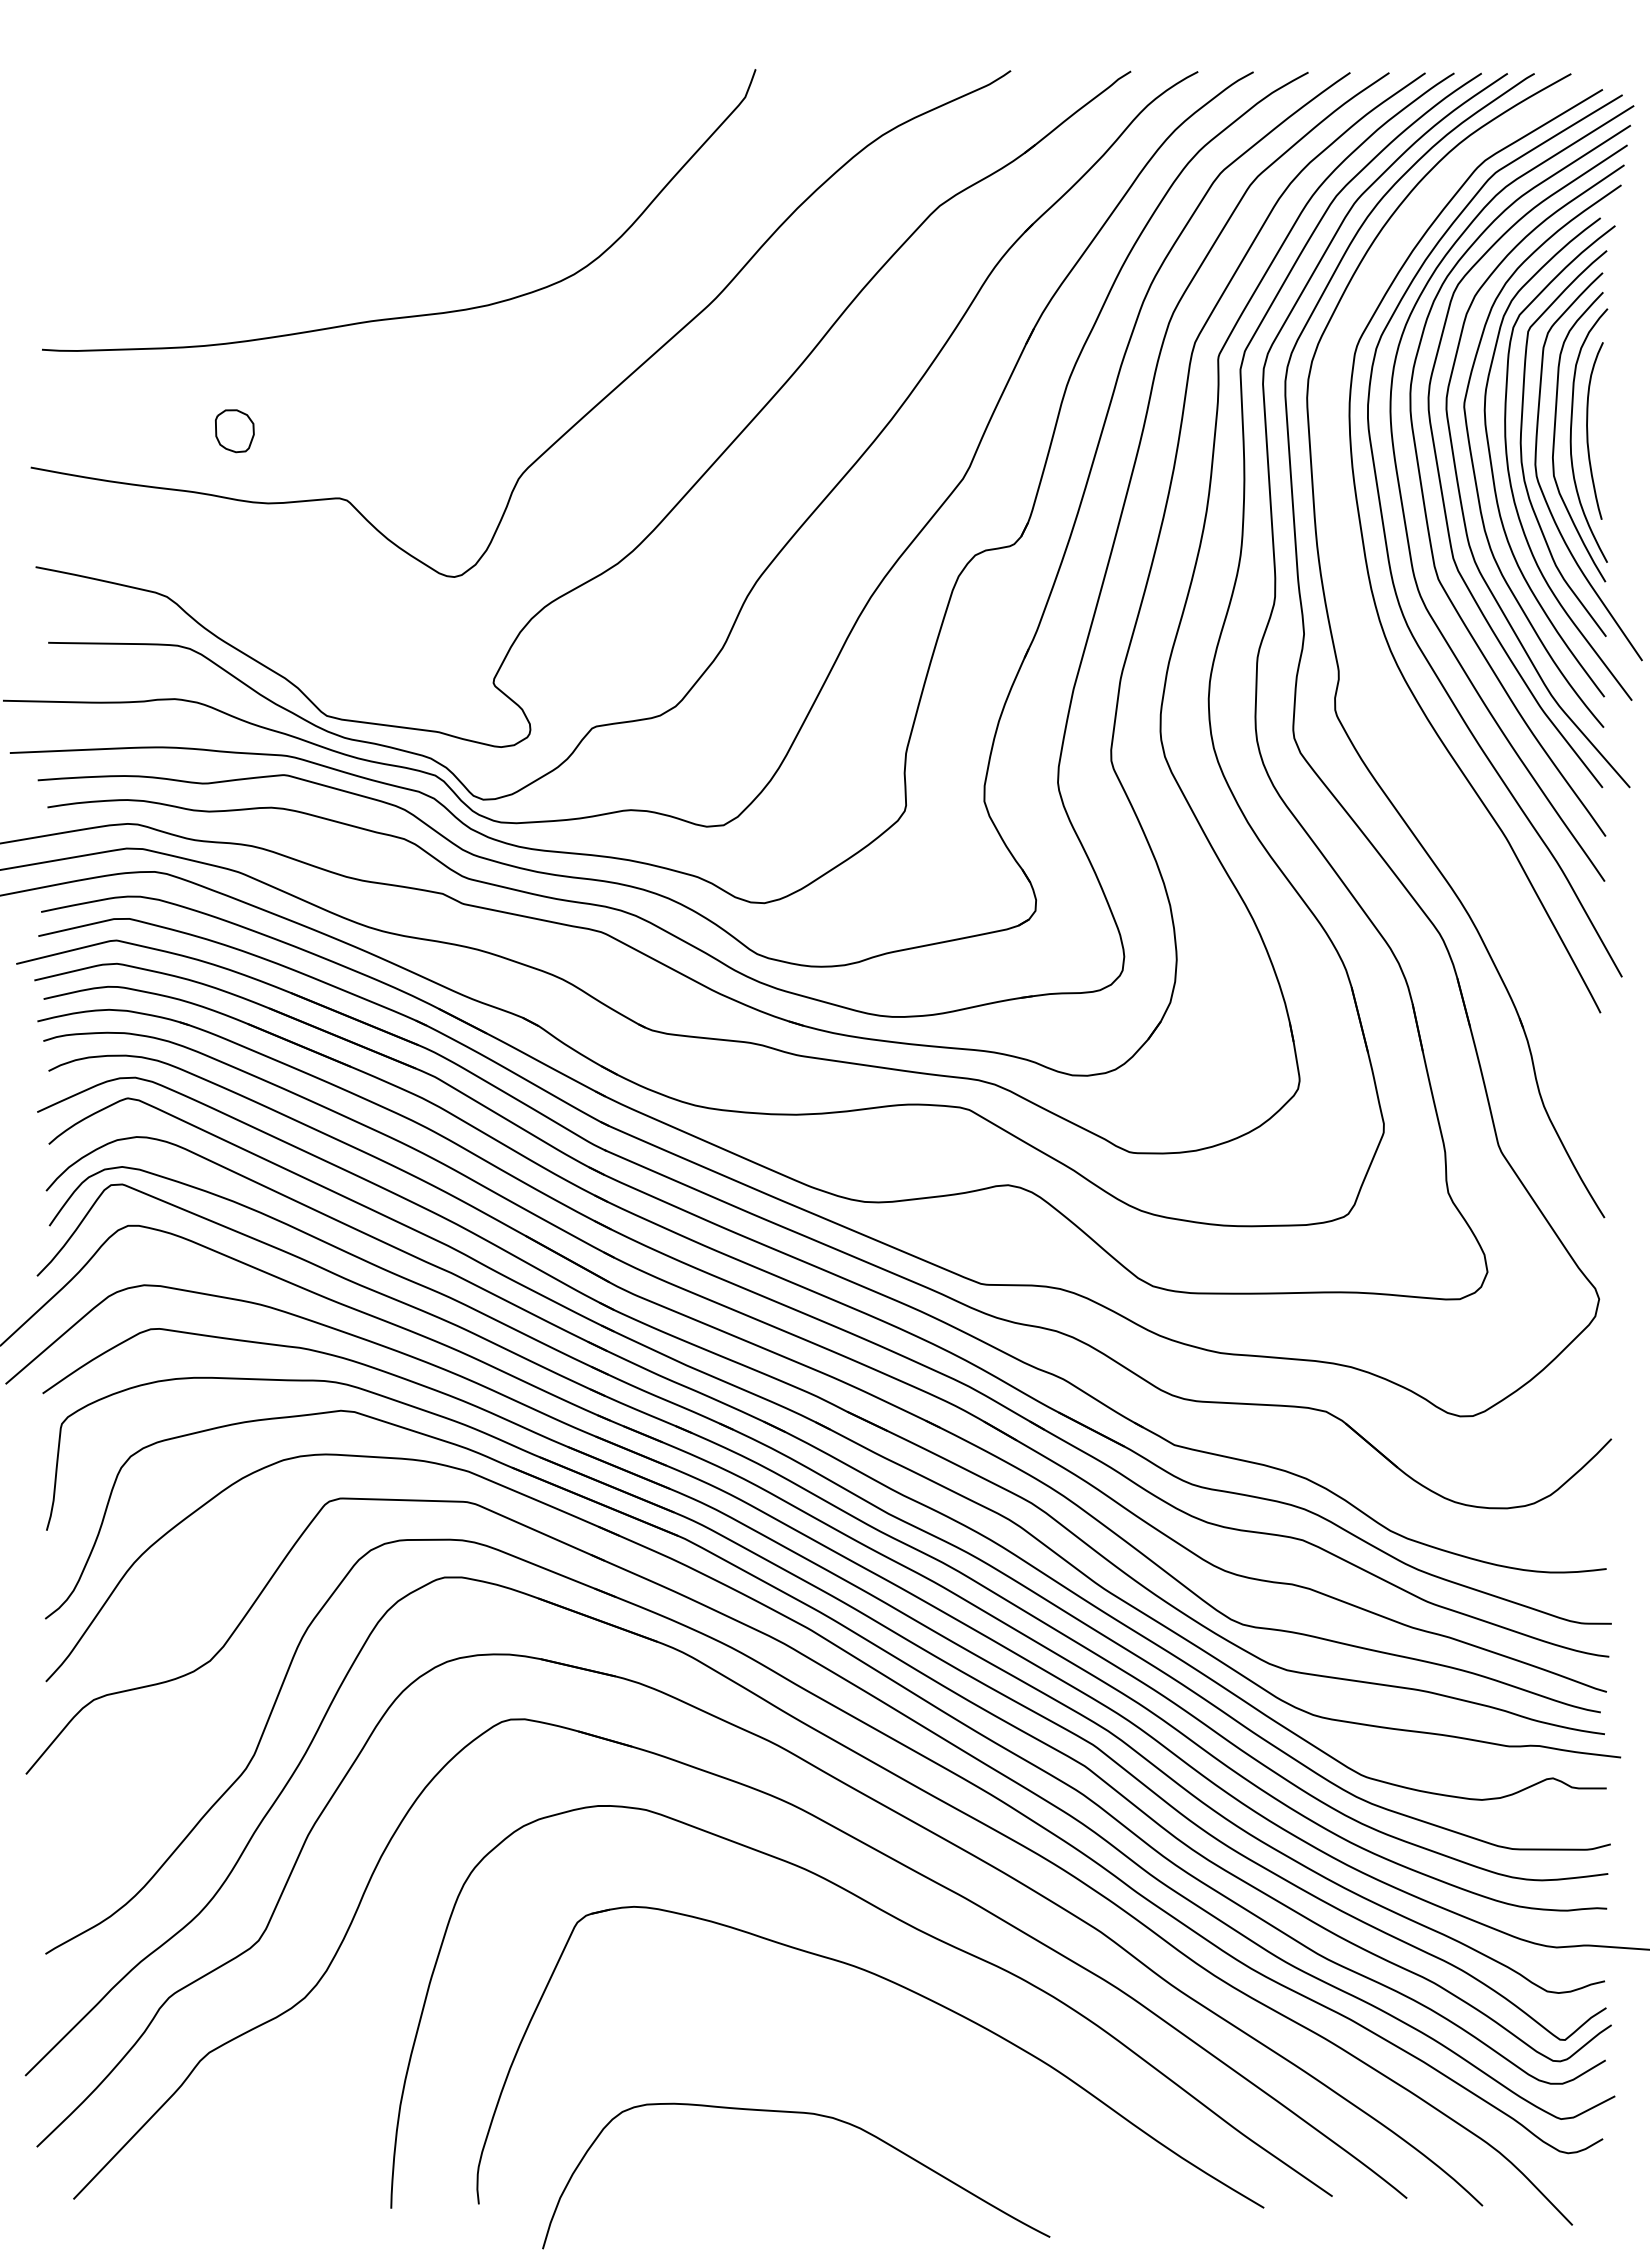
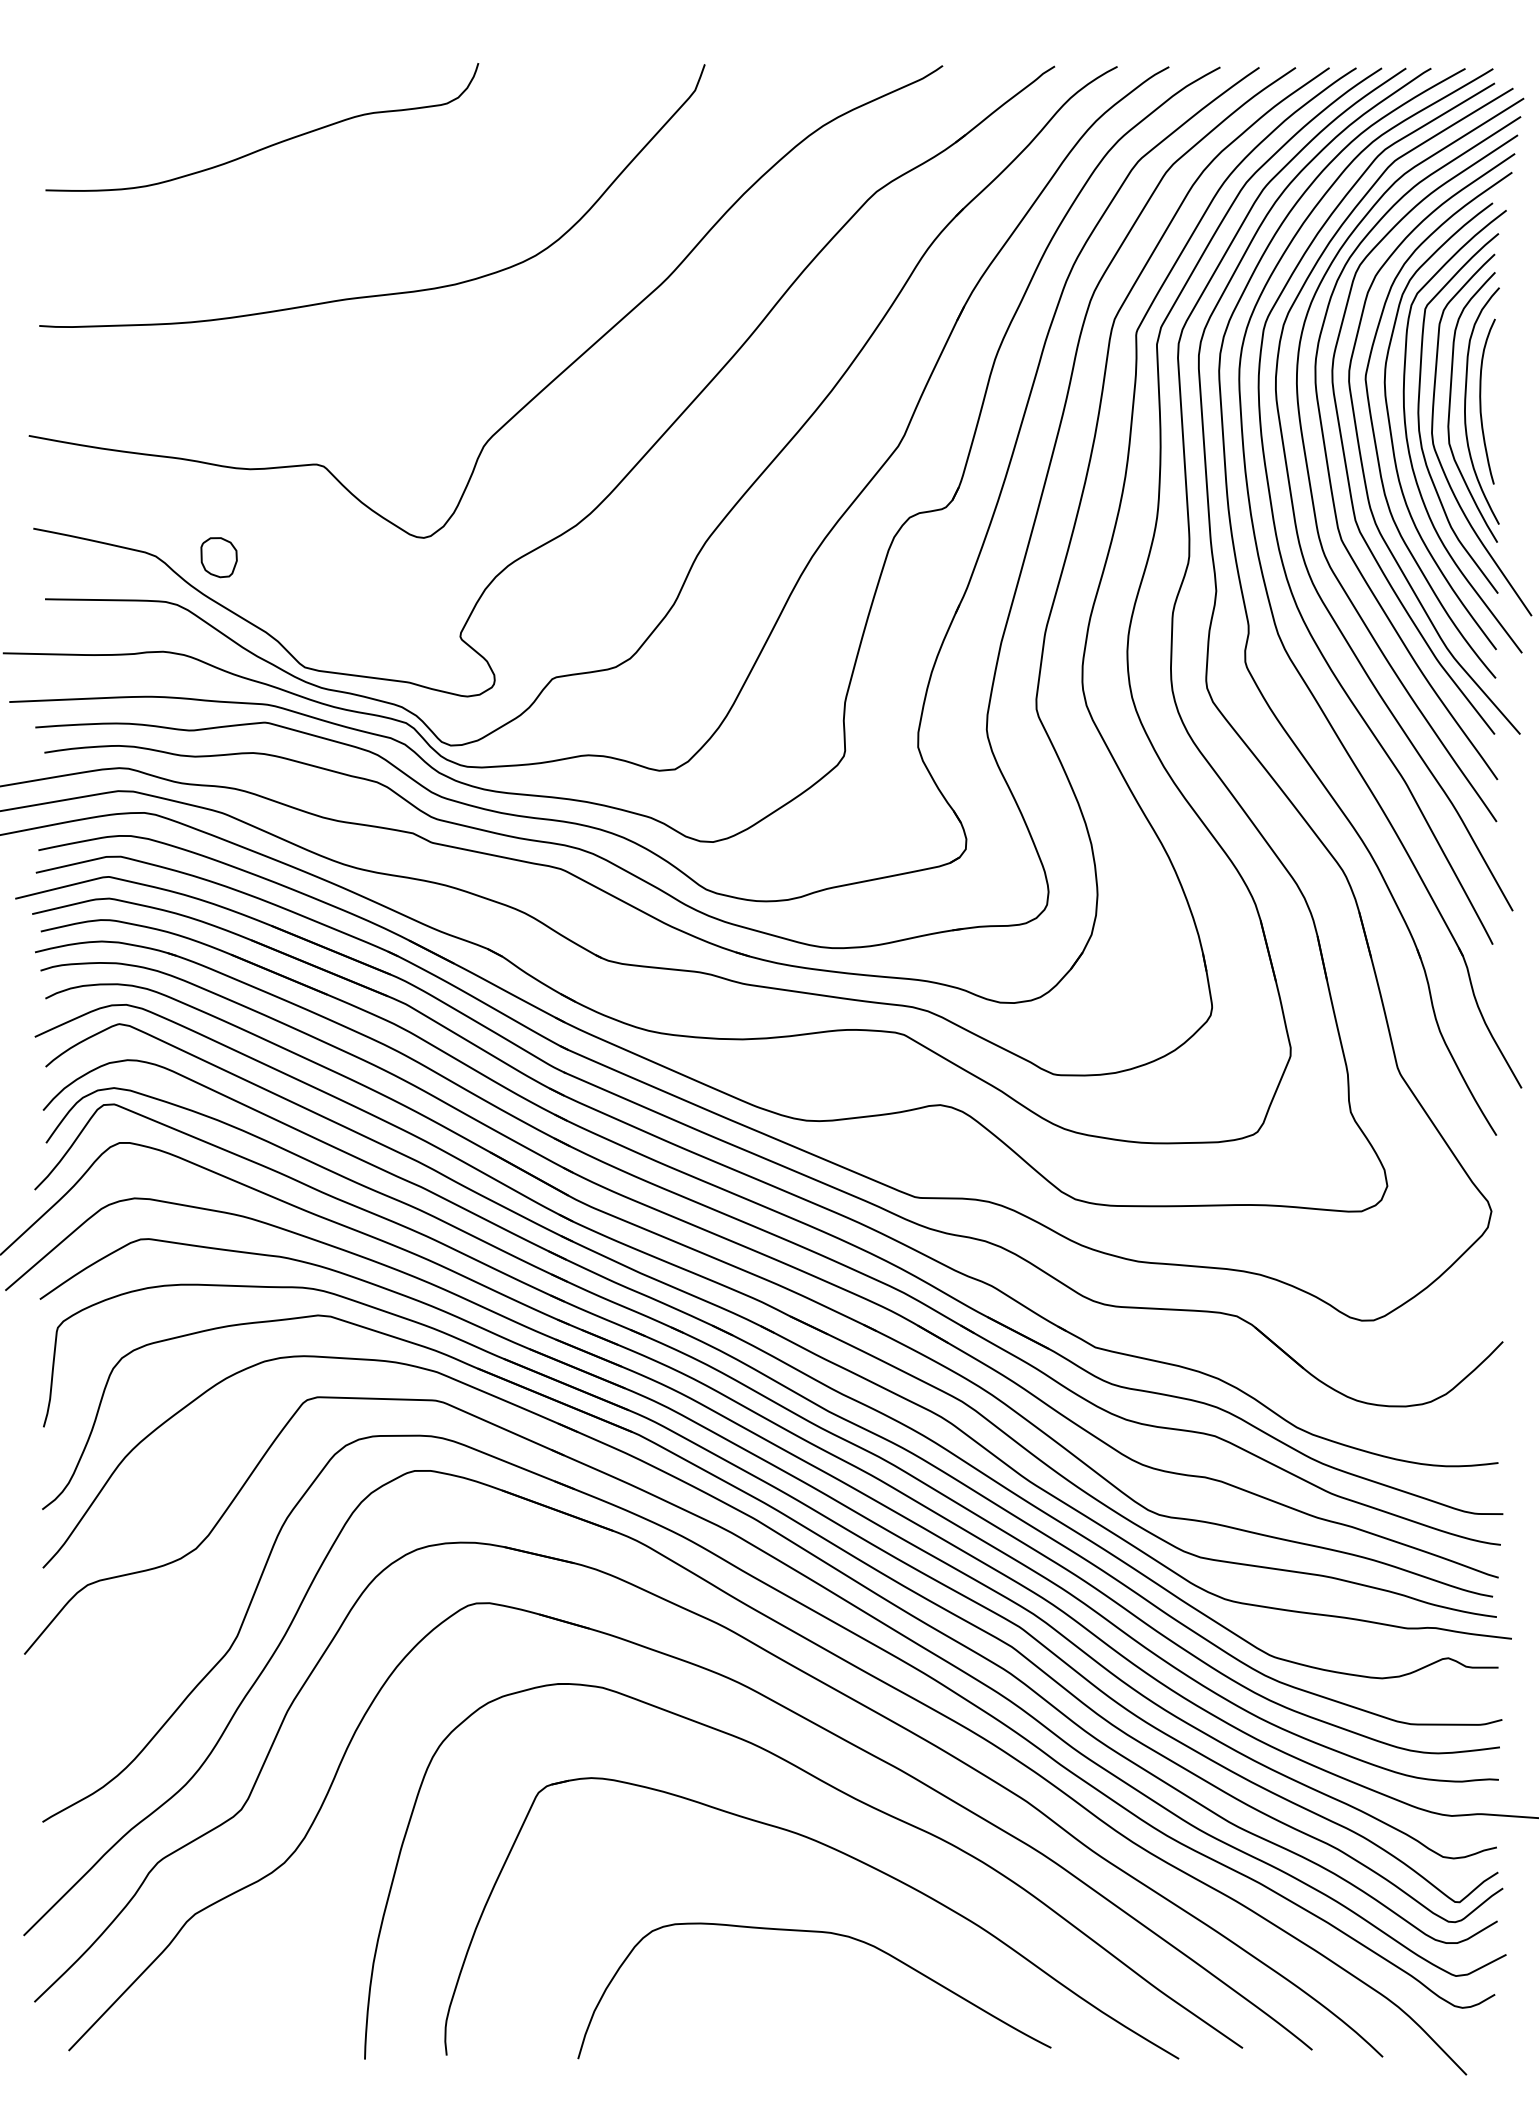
curve: (287, 156) -> (268, 145), added
part: (234, 431) -> (218, 557), moved
part: (1364, 654) -> (1272, 610), added
curve: (807, 2114) -> (824, 1933), moved

